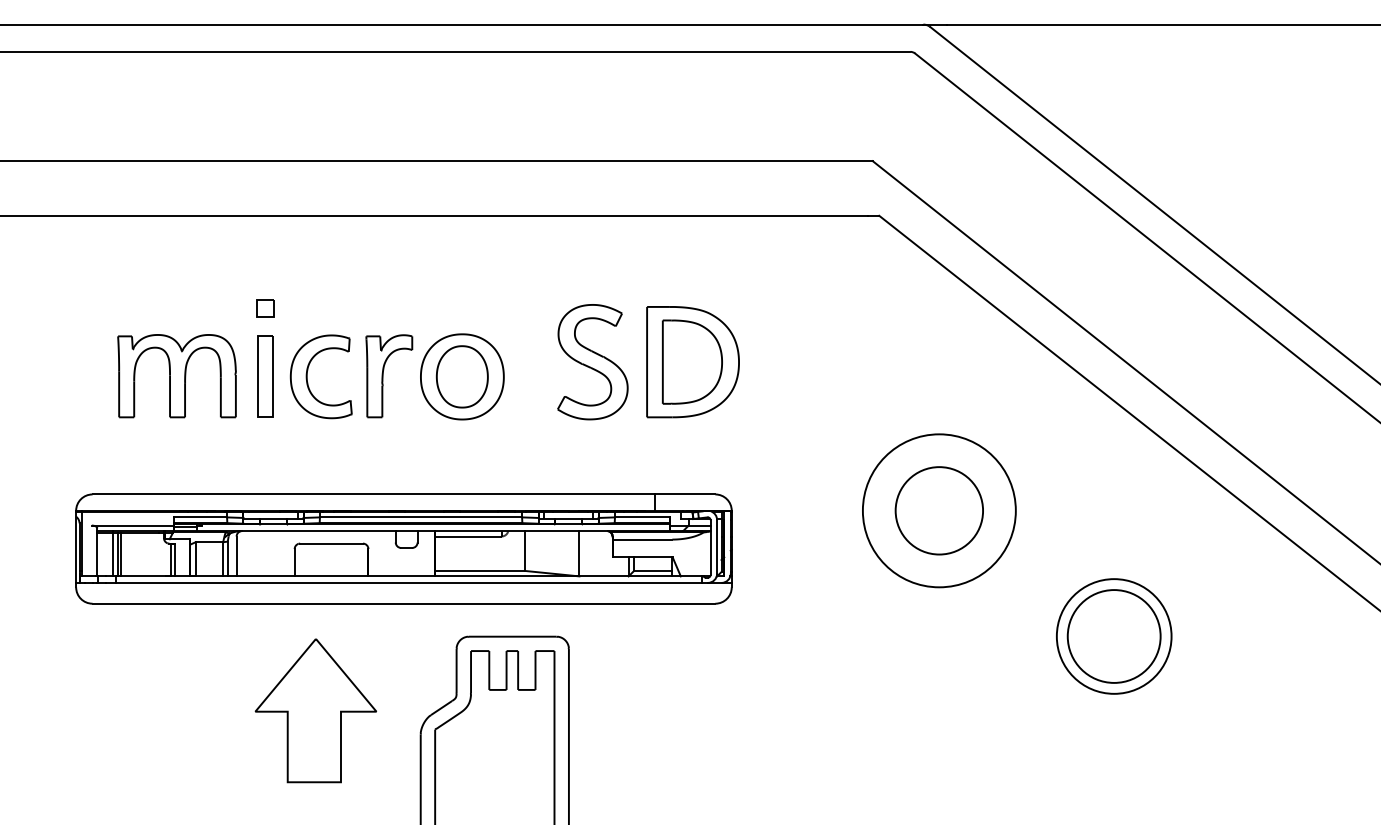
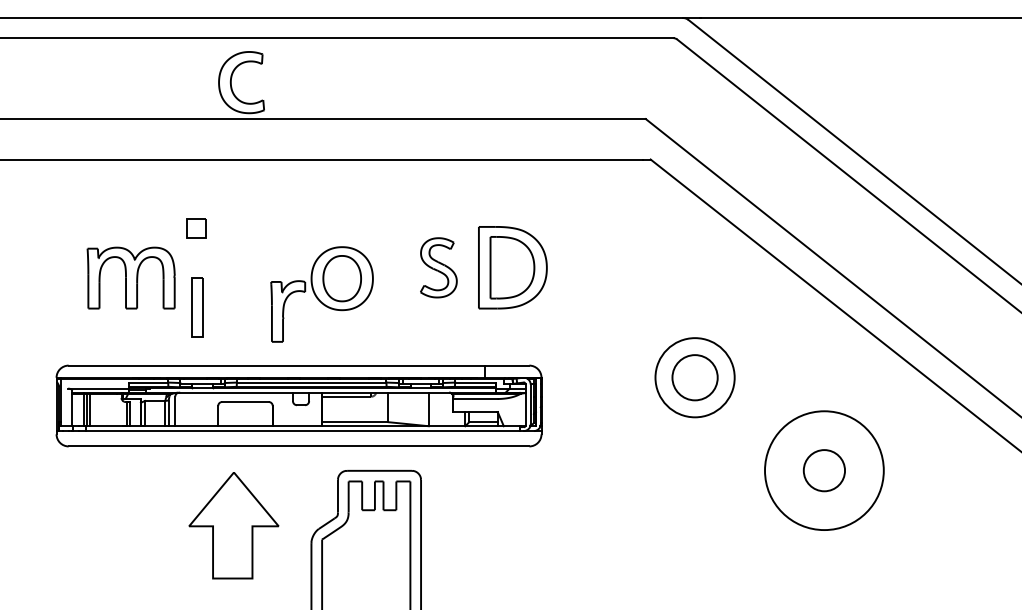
part: (265, 308) -> (196, 228), size x1.6
part: (592, 362) -> (438, 268), size x0.7
part: (265, 376) -> (197, 307), moved
part: (307, 376) -> (231, 82), moved
part: (389, 376) -> (288, 311), moved
circle: (938, 510) -> (694, 377), size x0.7
circle: (939, 510) -> (695, 377), size x0.7
circle: (1113, 636) -> (823, 470), size x0.6
circle: (1113, 636) -> (823, 470), size x1.4

